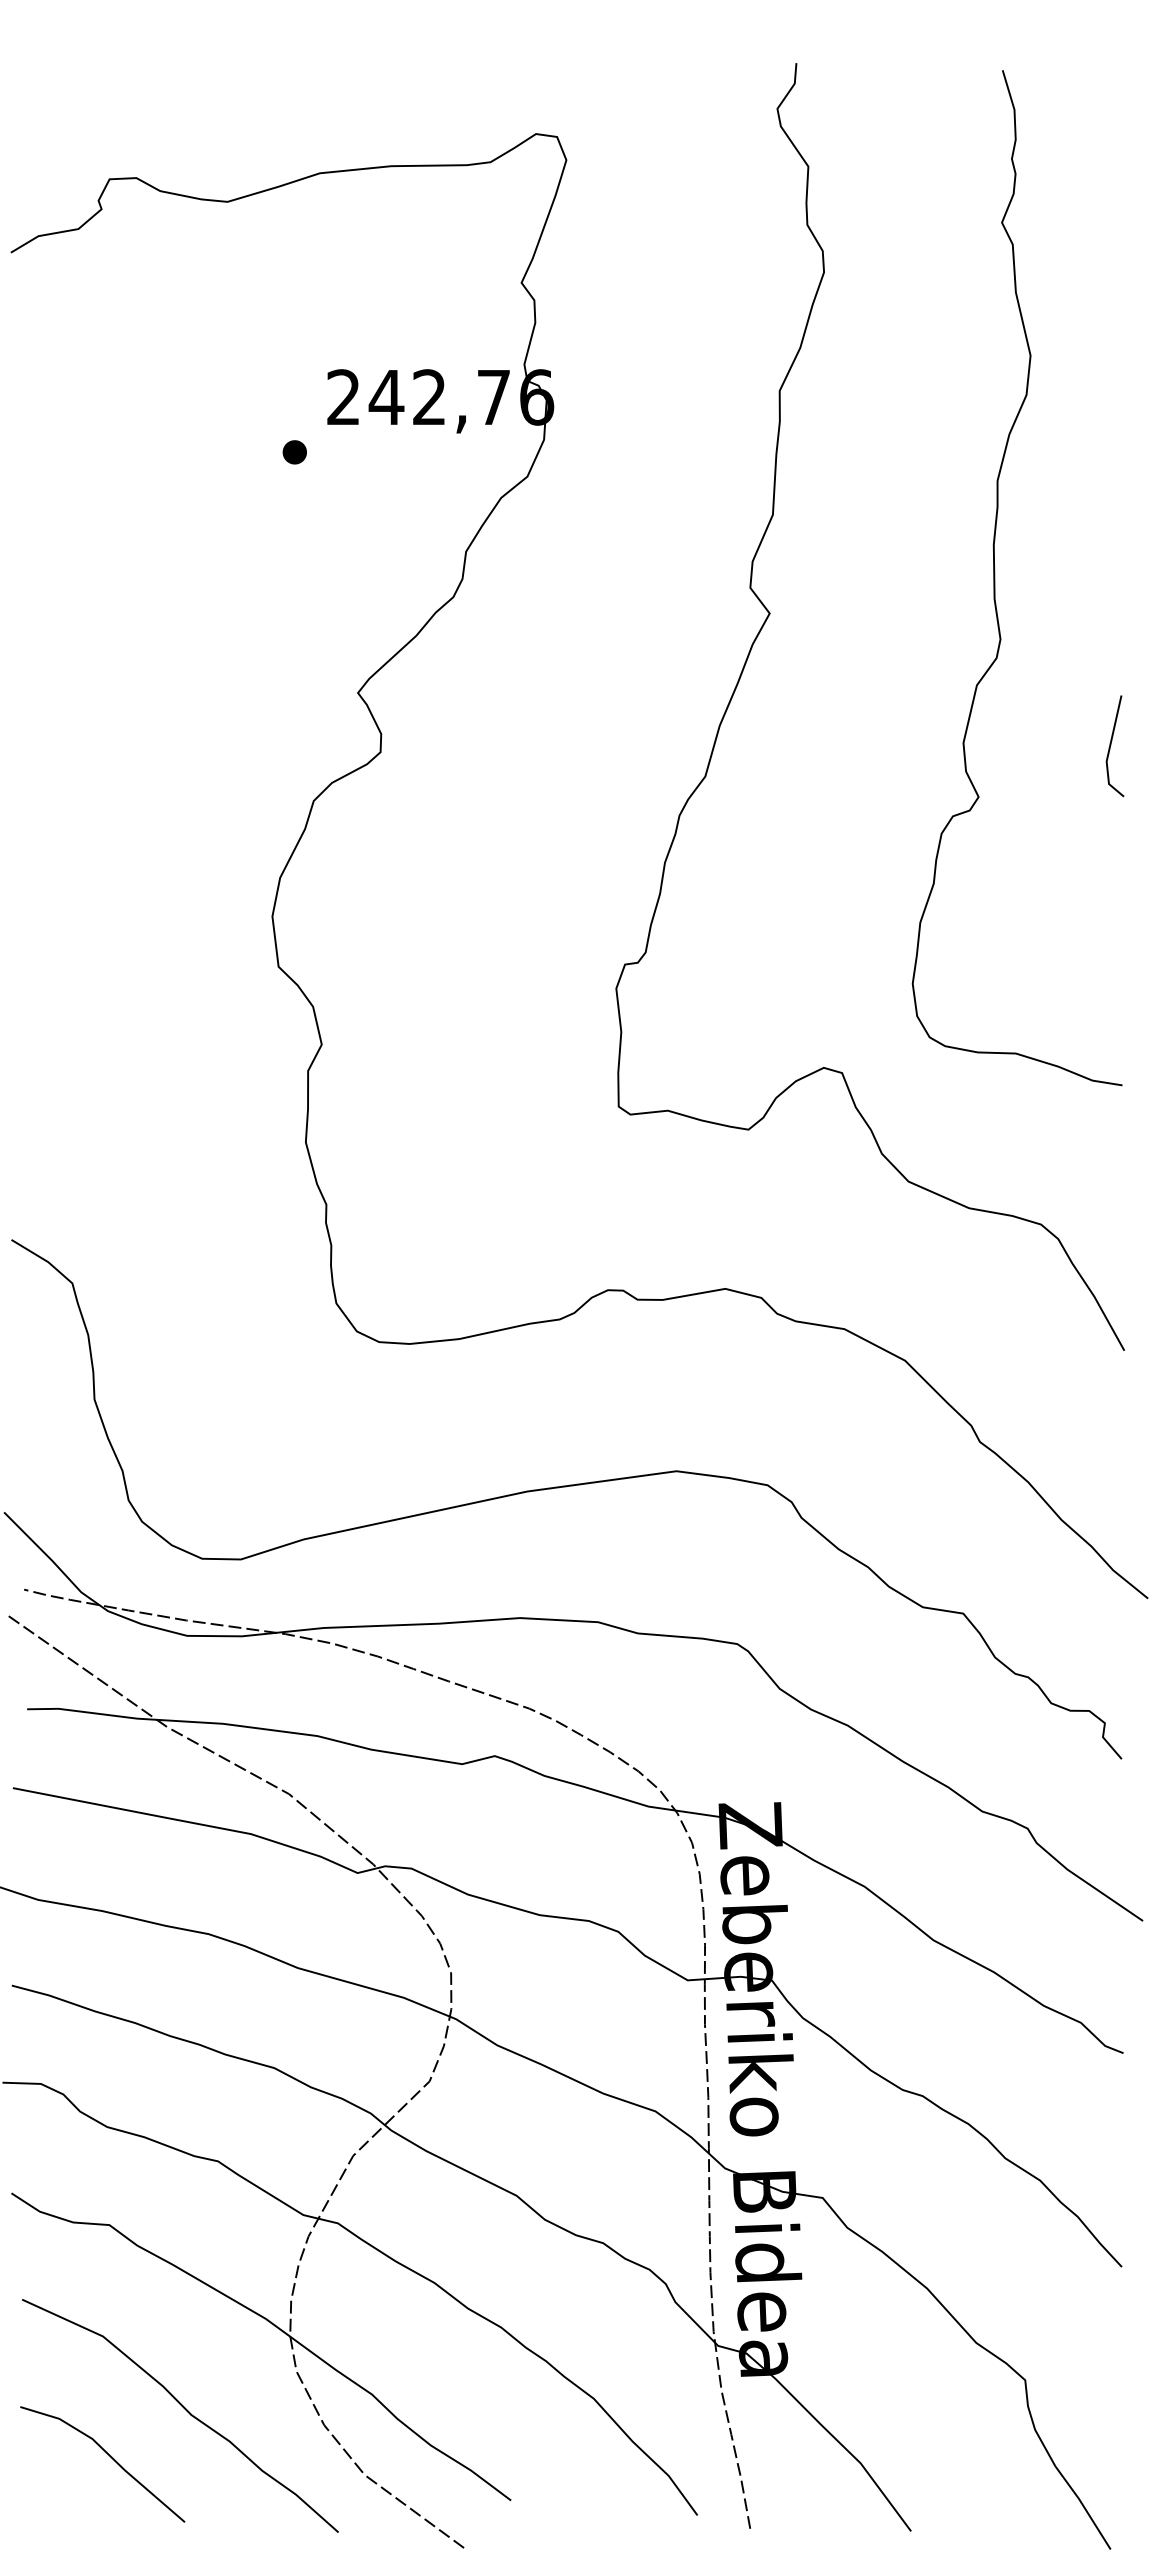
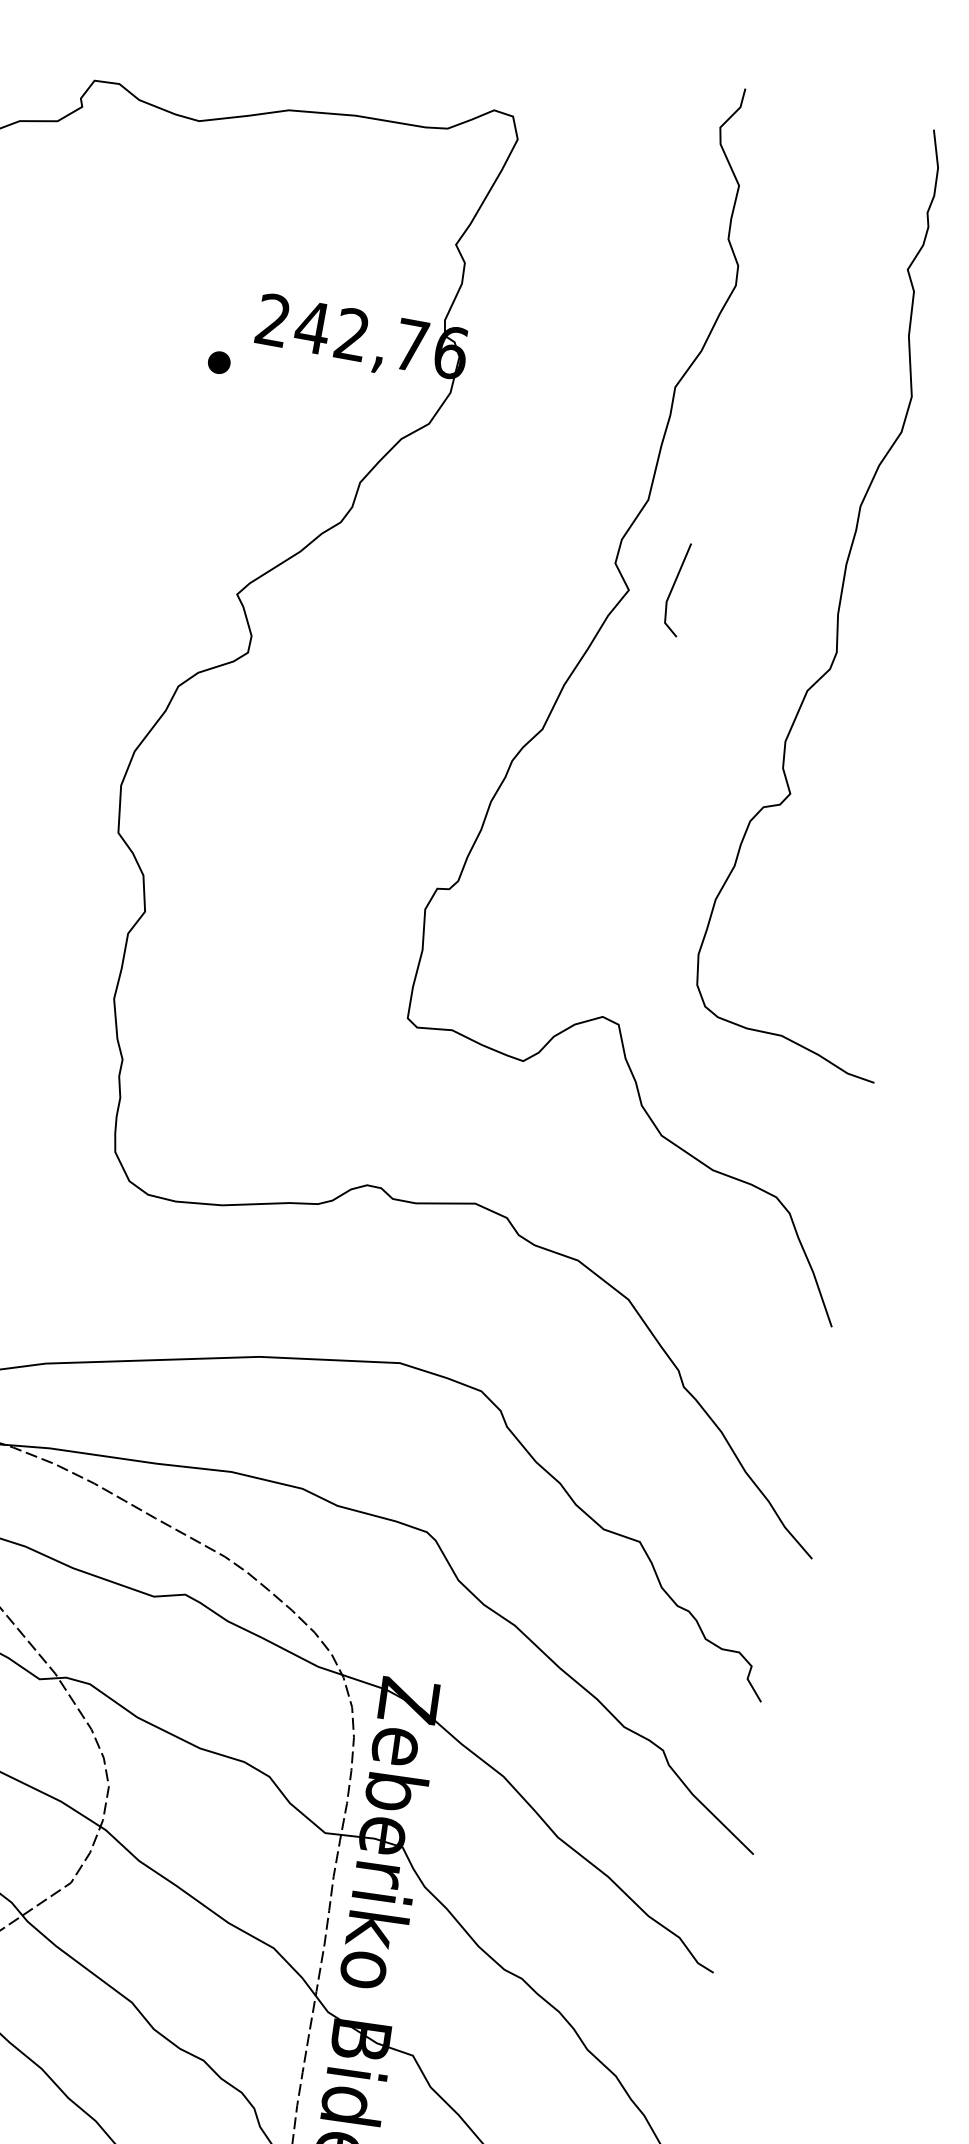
line: (1111, 745) -> (673, 587), moved

